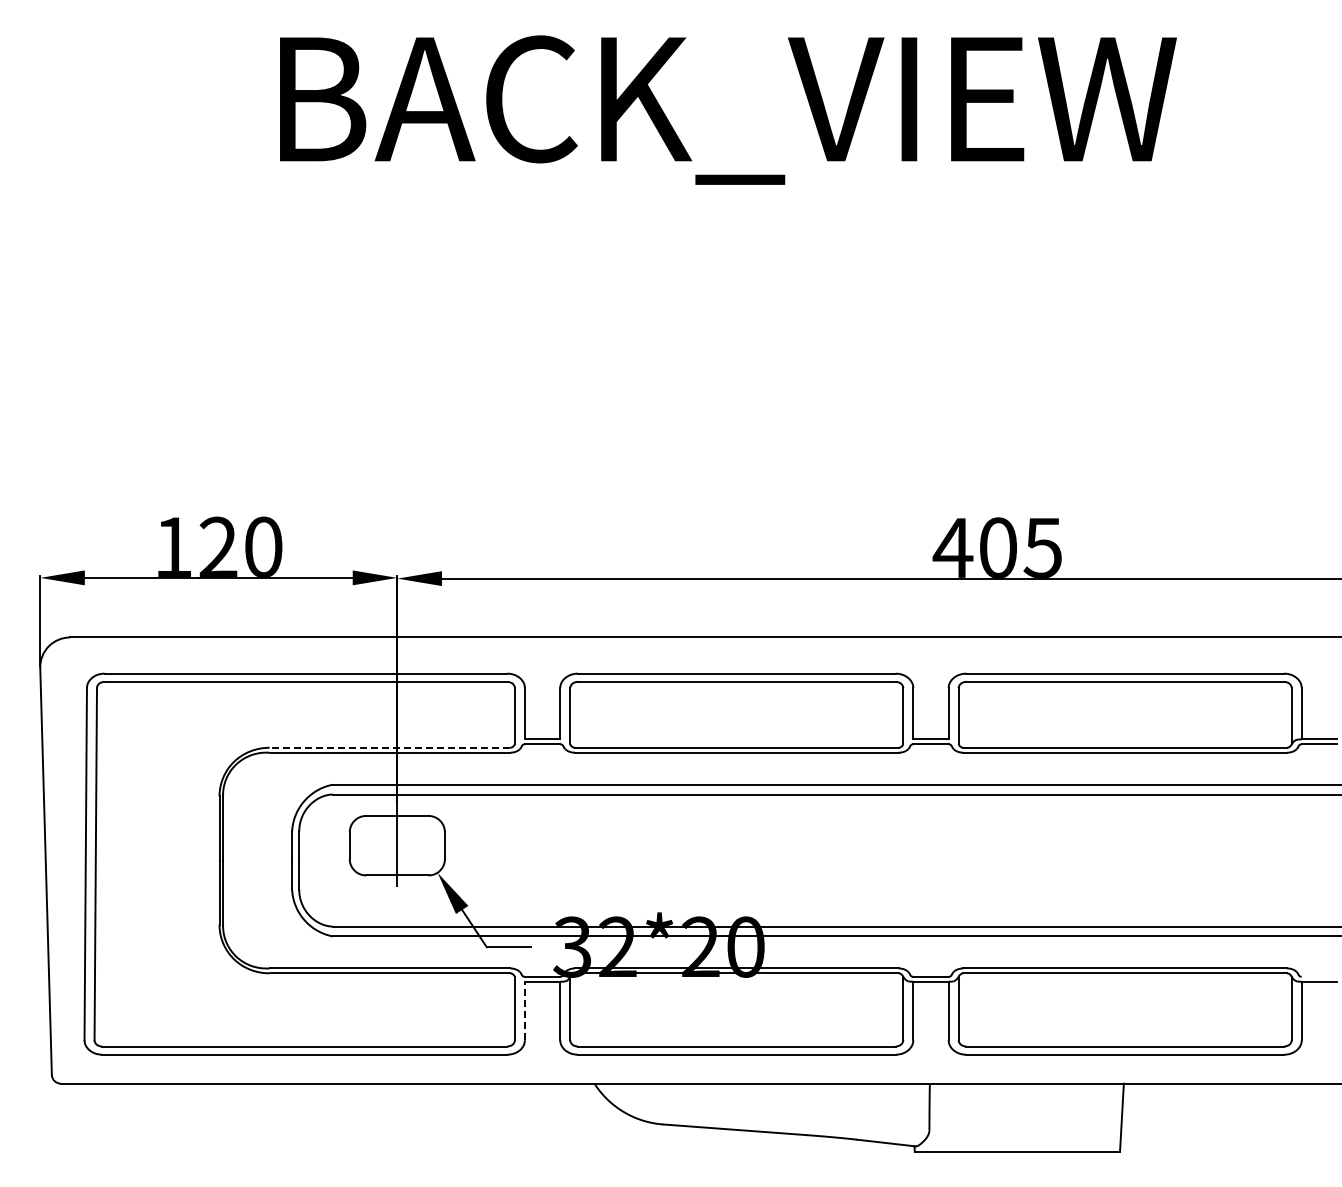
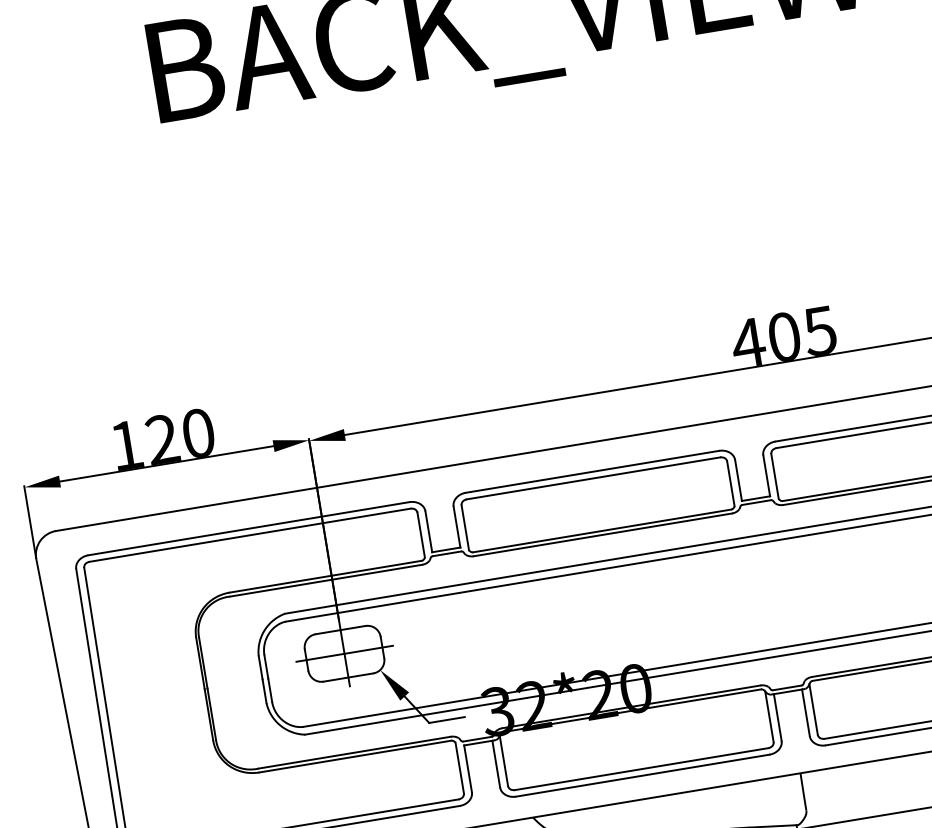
line: (389, 747) -> (325, 576), dashed -> solid
line: (397, 845) -> (344, 653), added
line: (524, 1010) -> (467, 768), dashed -> solid

